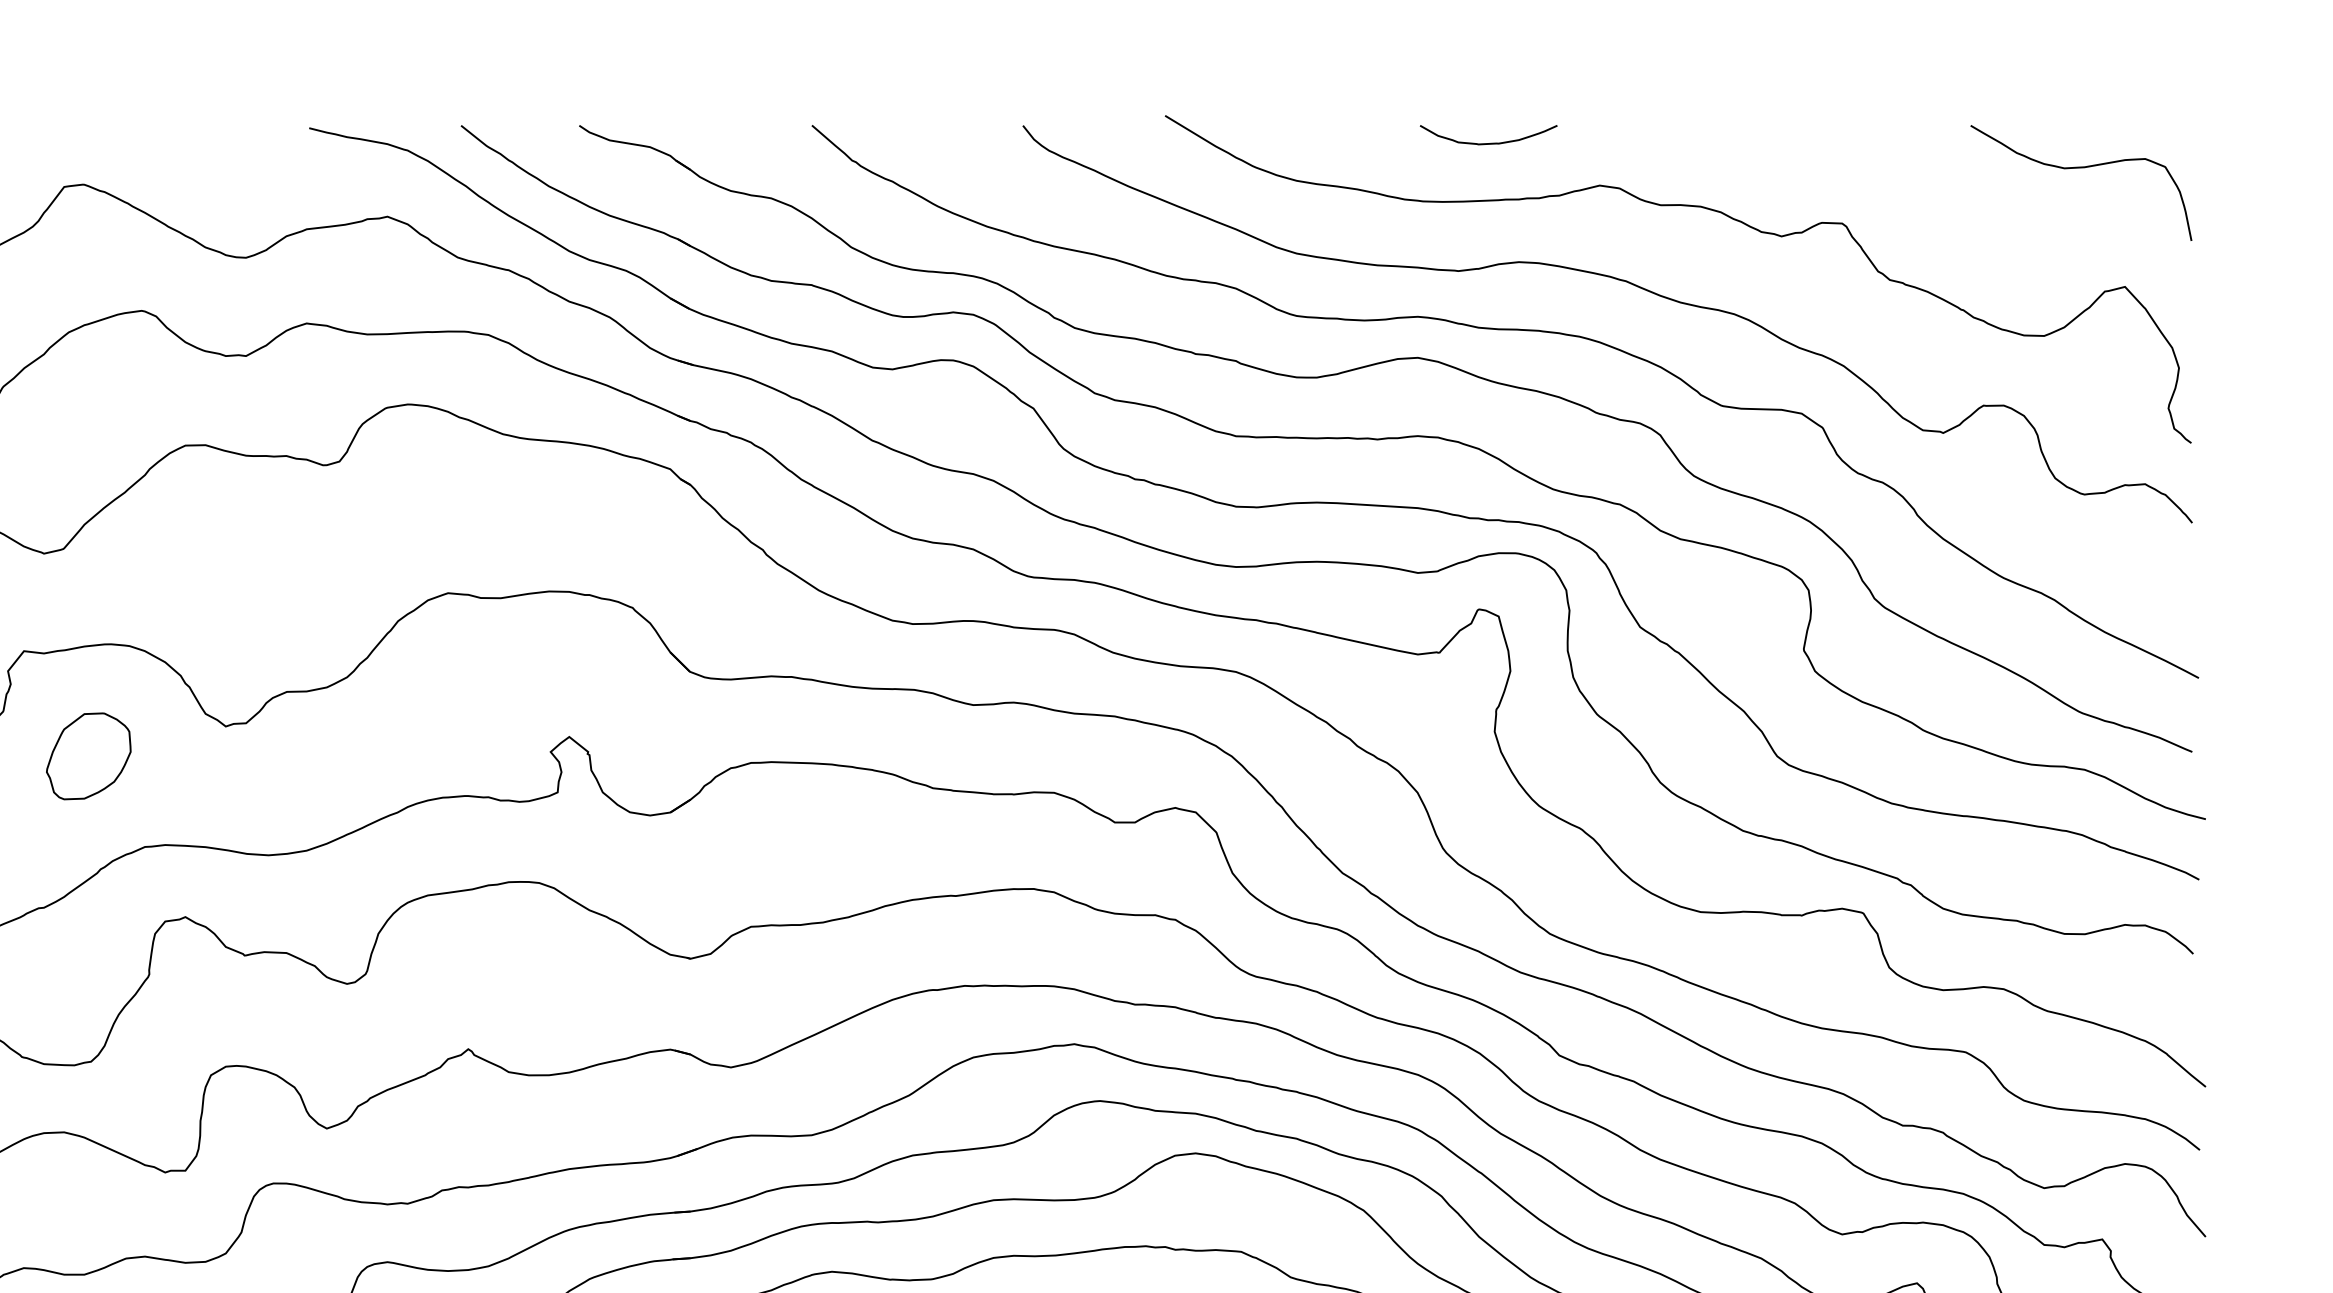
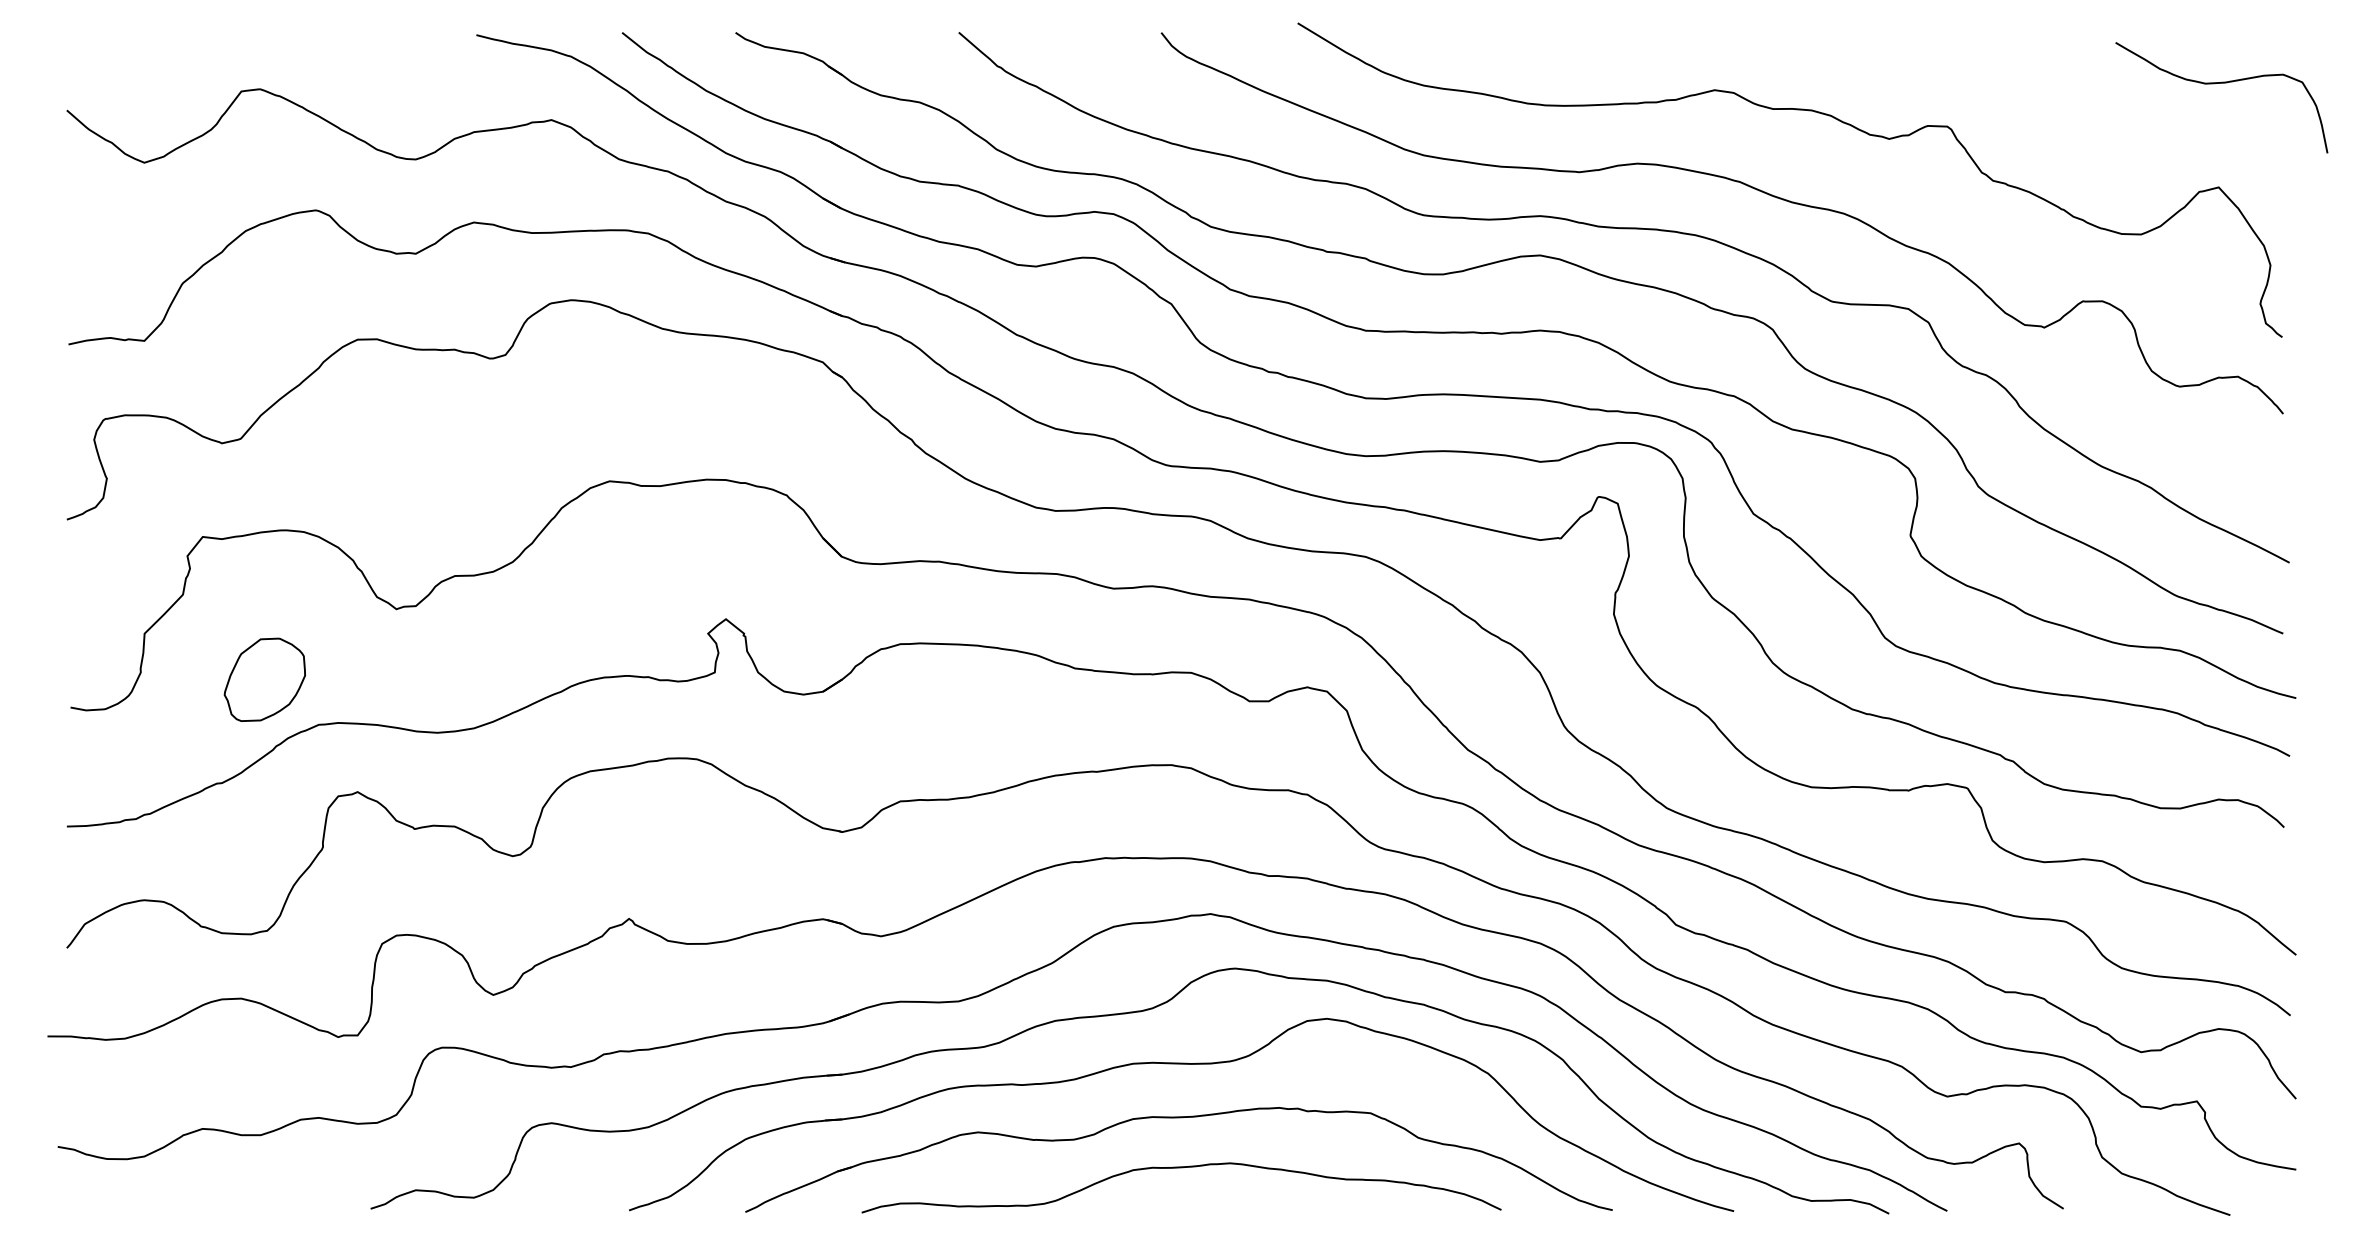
curve: (1489, 143) -> (1608, 49), removed
curve: (2081, 168) -> (2221, 83), moved
part: (88, 755) -> (264, 679), moved

